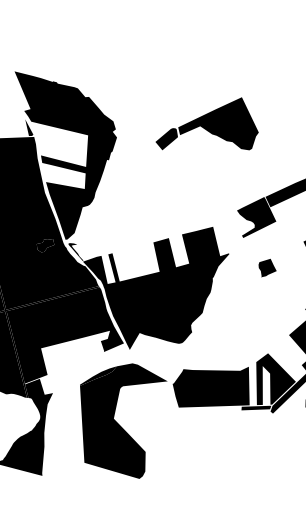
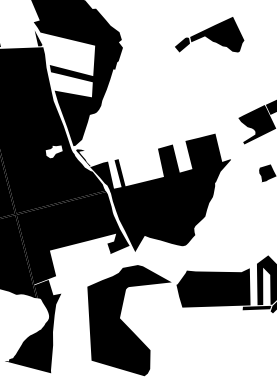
part: (206, 123) -> (209, 34), size x0.7
fill: (45, 245) -> (54, 151), removed
fill: (97, 375) -> (104, 276), removed

